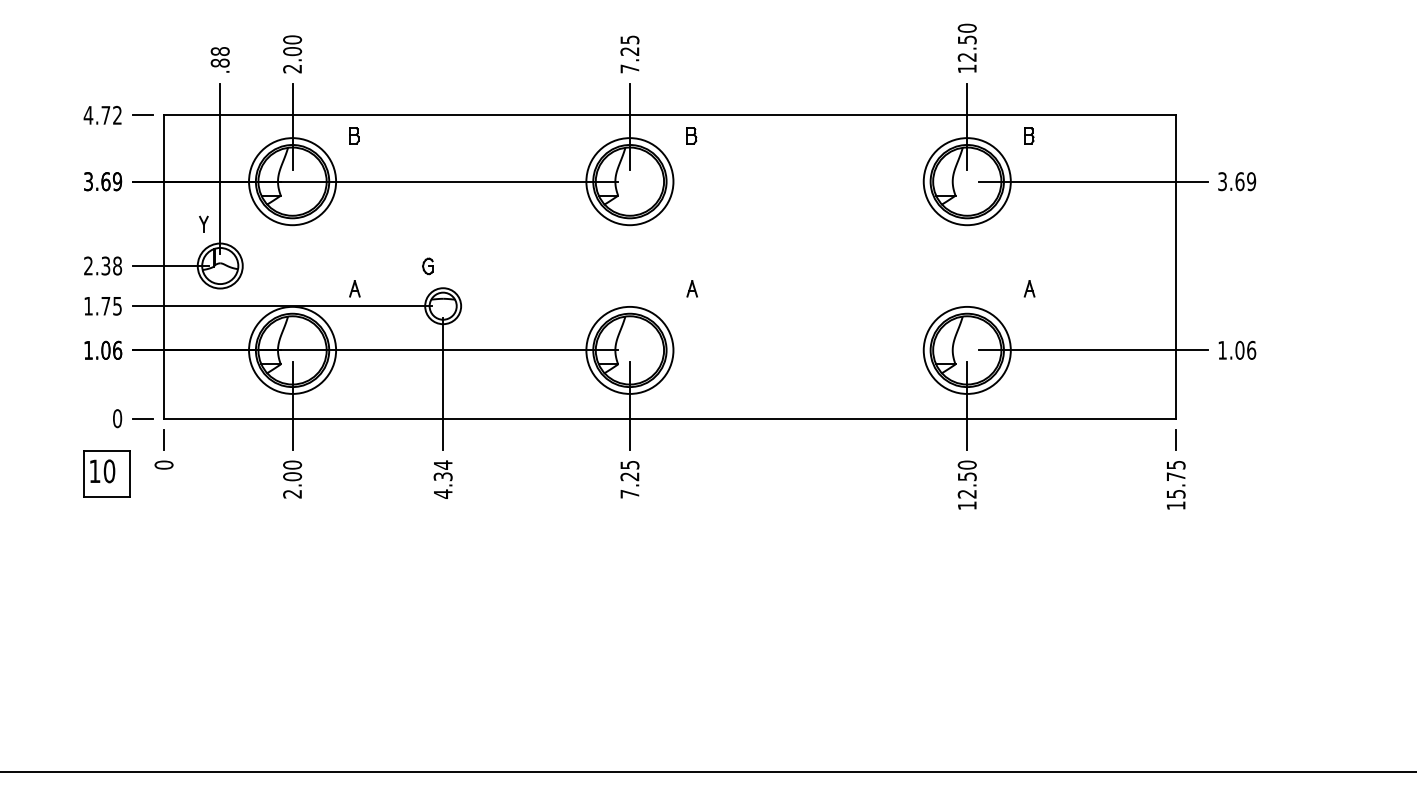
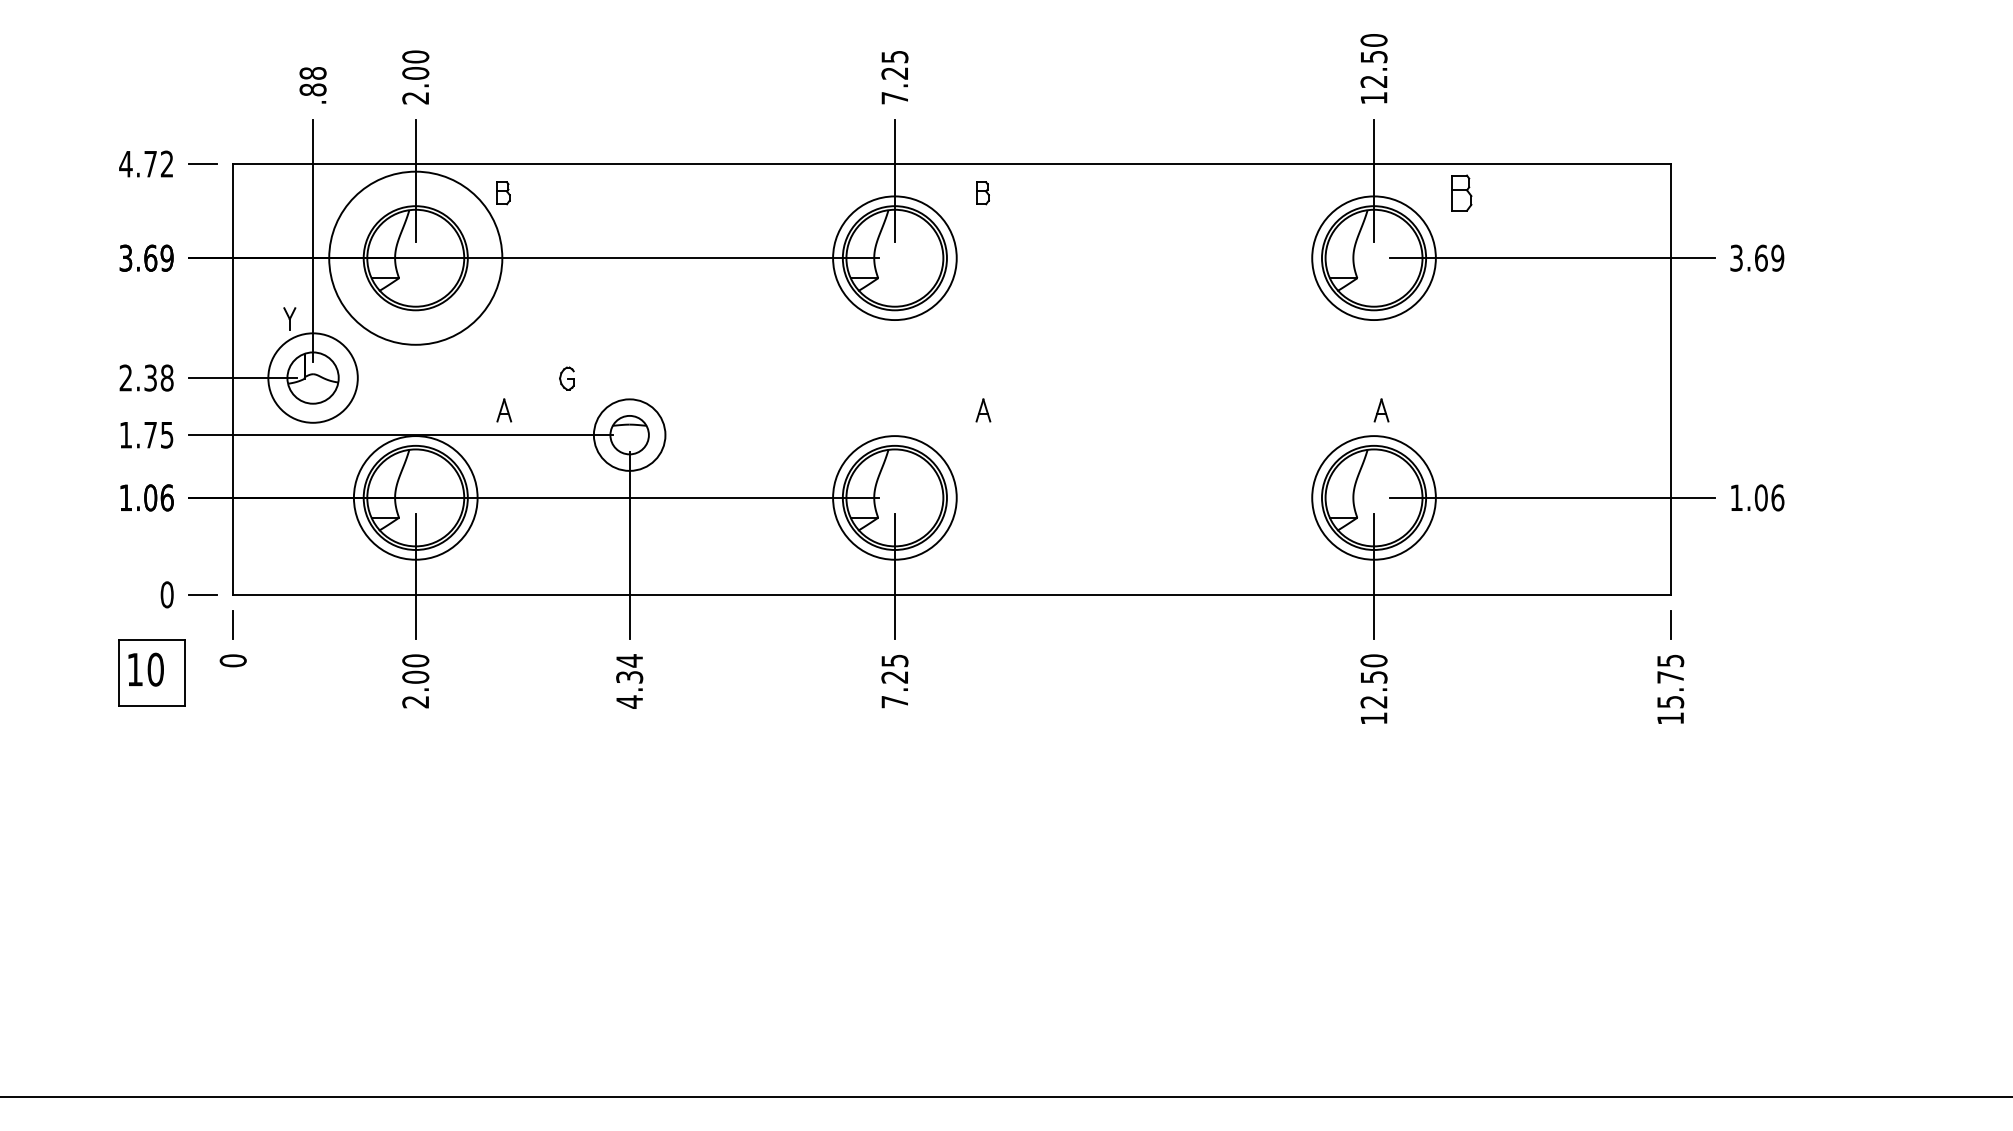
part: (1029, 136) -> (1462, 193), size x1.6
circle: (292, 181) -> (415, 258), size x1.4
circle: (220, 266) -> (313, 378), size x1.4
part: (427, 266) -> (566, 378), moved
part: (1029, 288) -> (1381, 410), moved
circle: (443, 305) -> (629, 434), size x1.4

